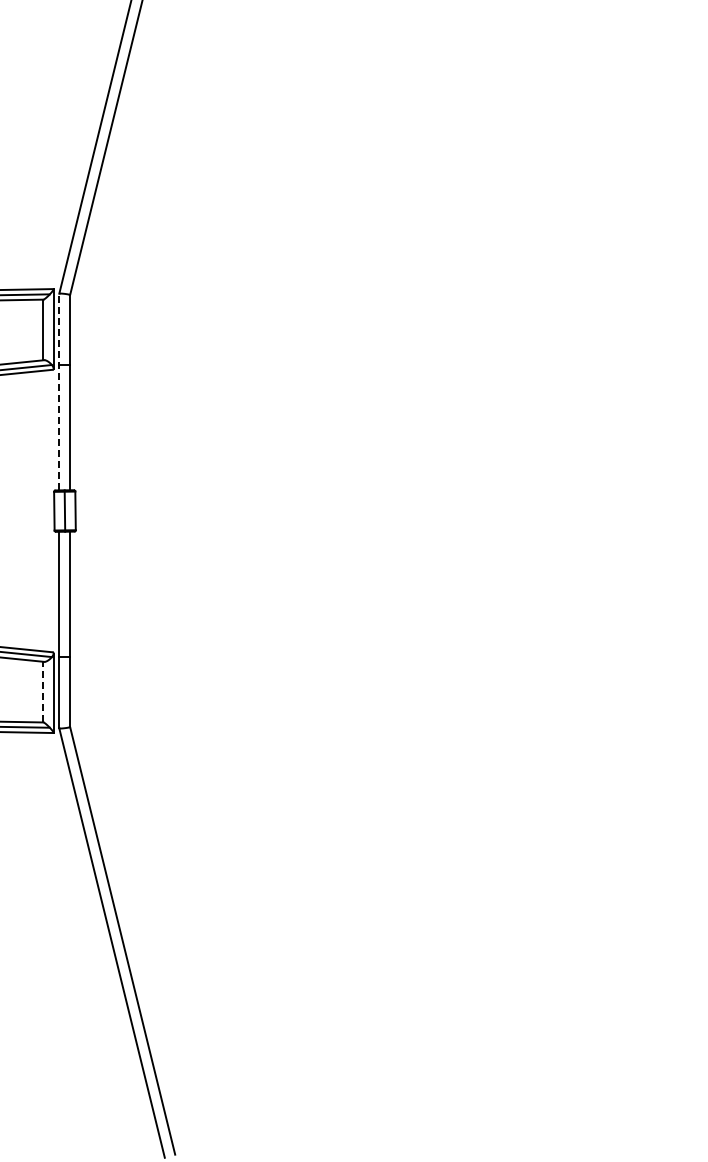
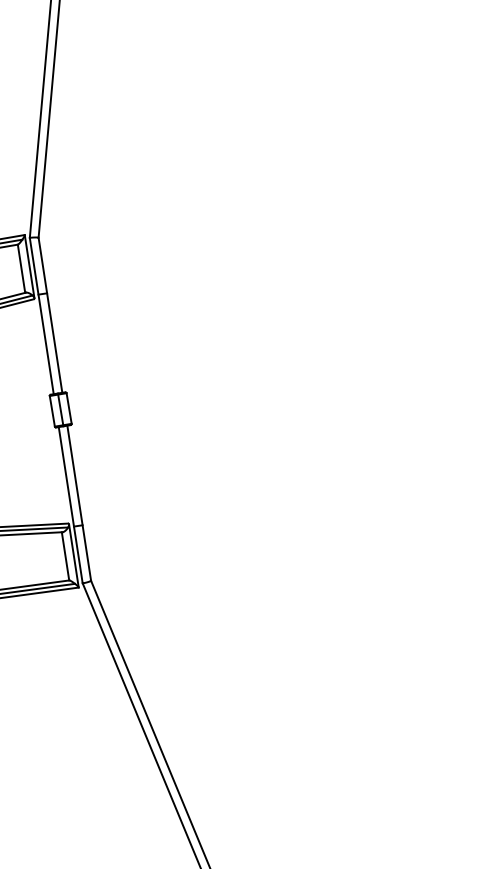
line: (59, 391) -> (41, 315), dashed -> solid
line: (43, 691) -> (65, 555), dashed -> solid

